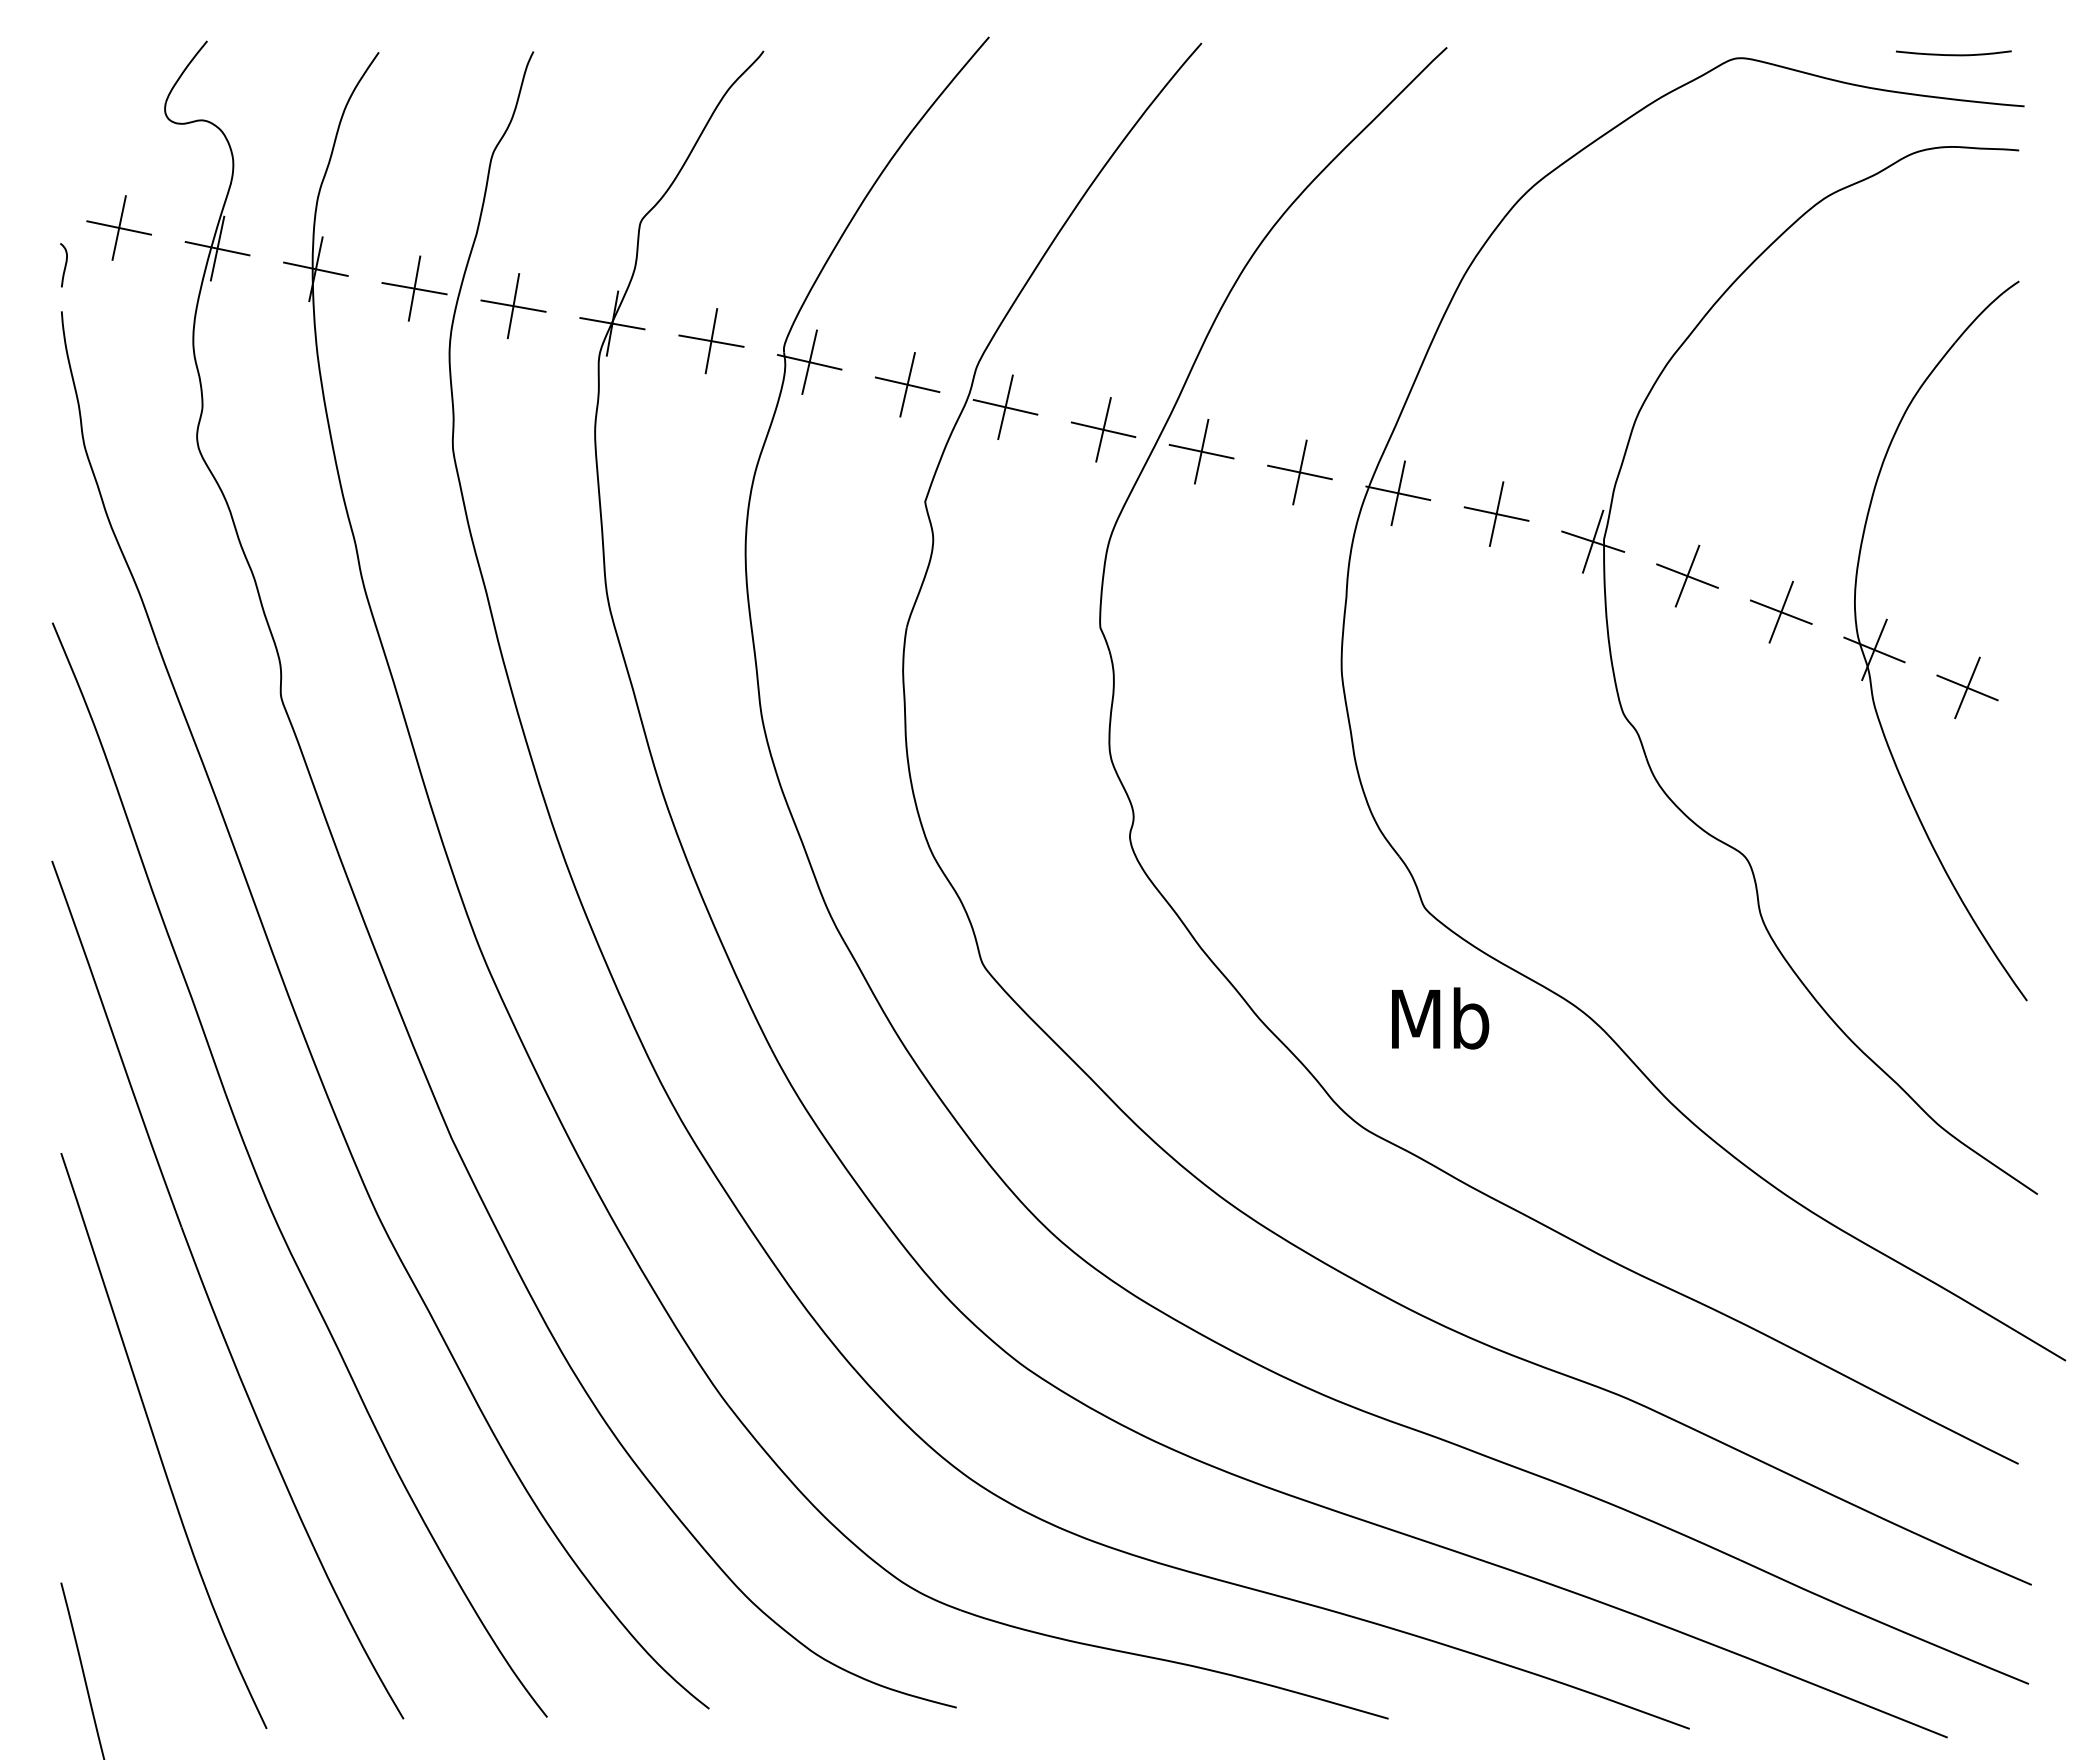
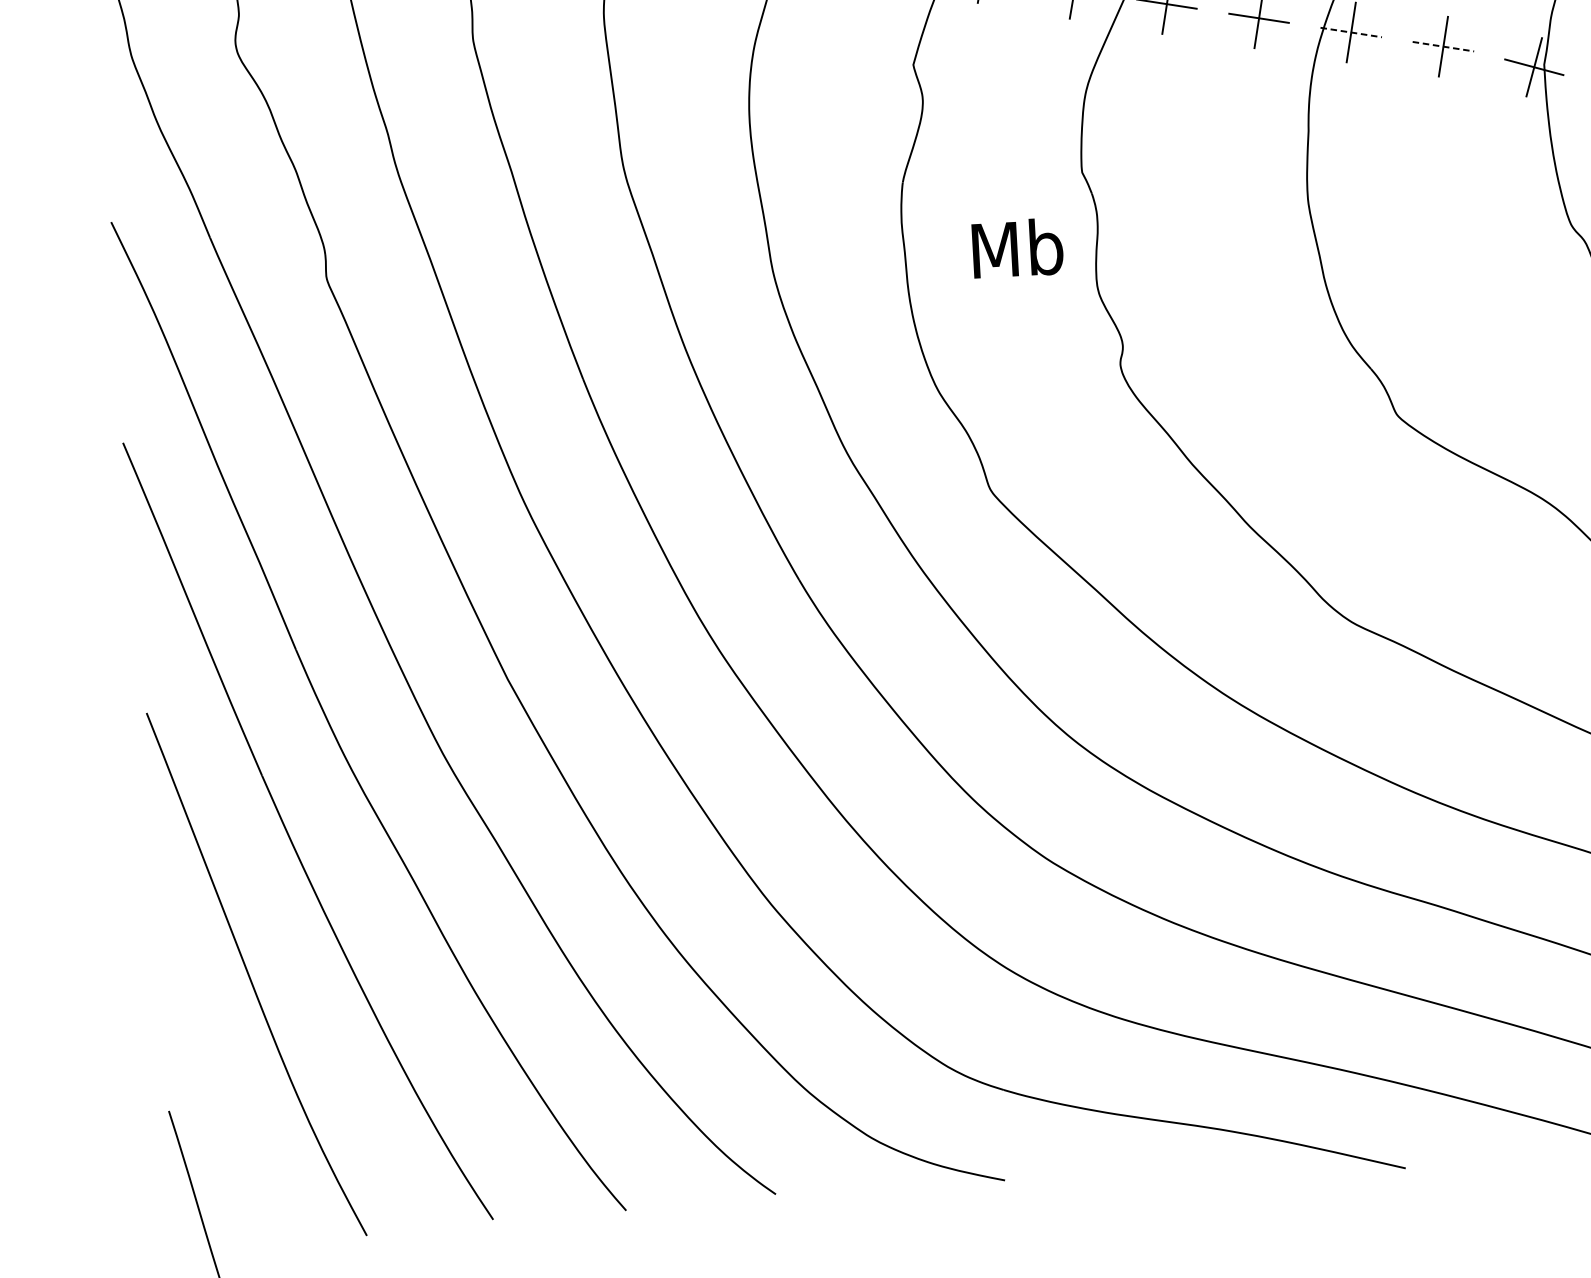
line: (1398, 493) -> (1351, 32), solid -> dashed
line: (1496, 514) -> (1443, 47), solid -> dashed
text: (1440, 1018) -> (1017, 248), moved

